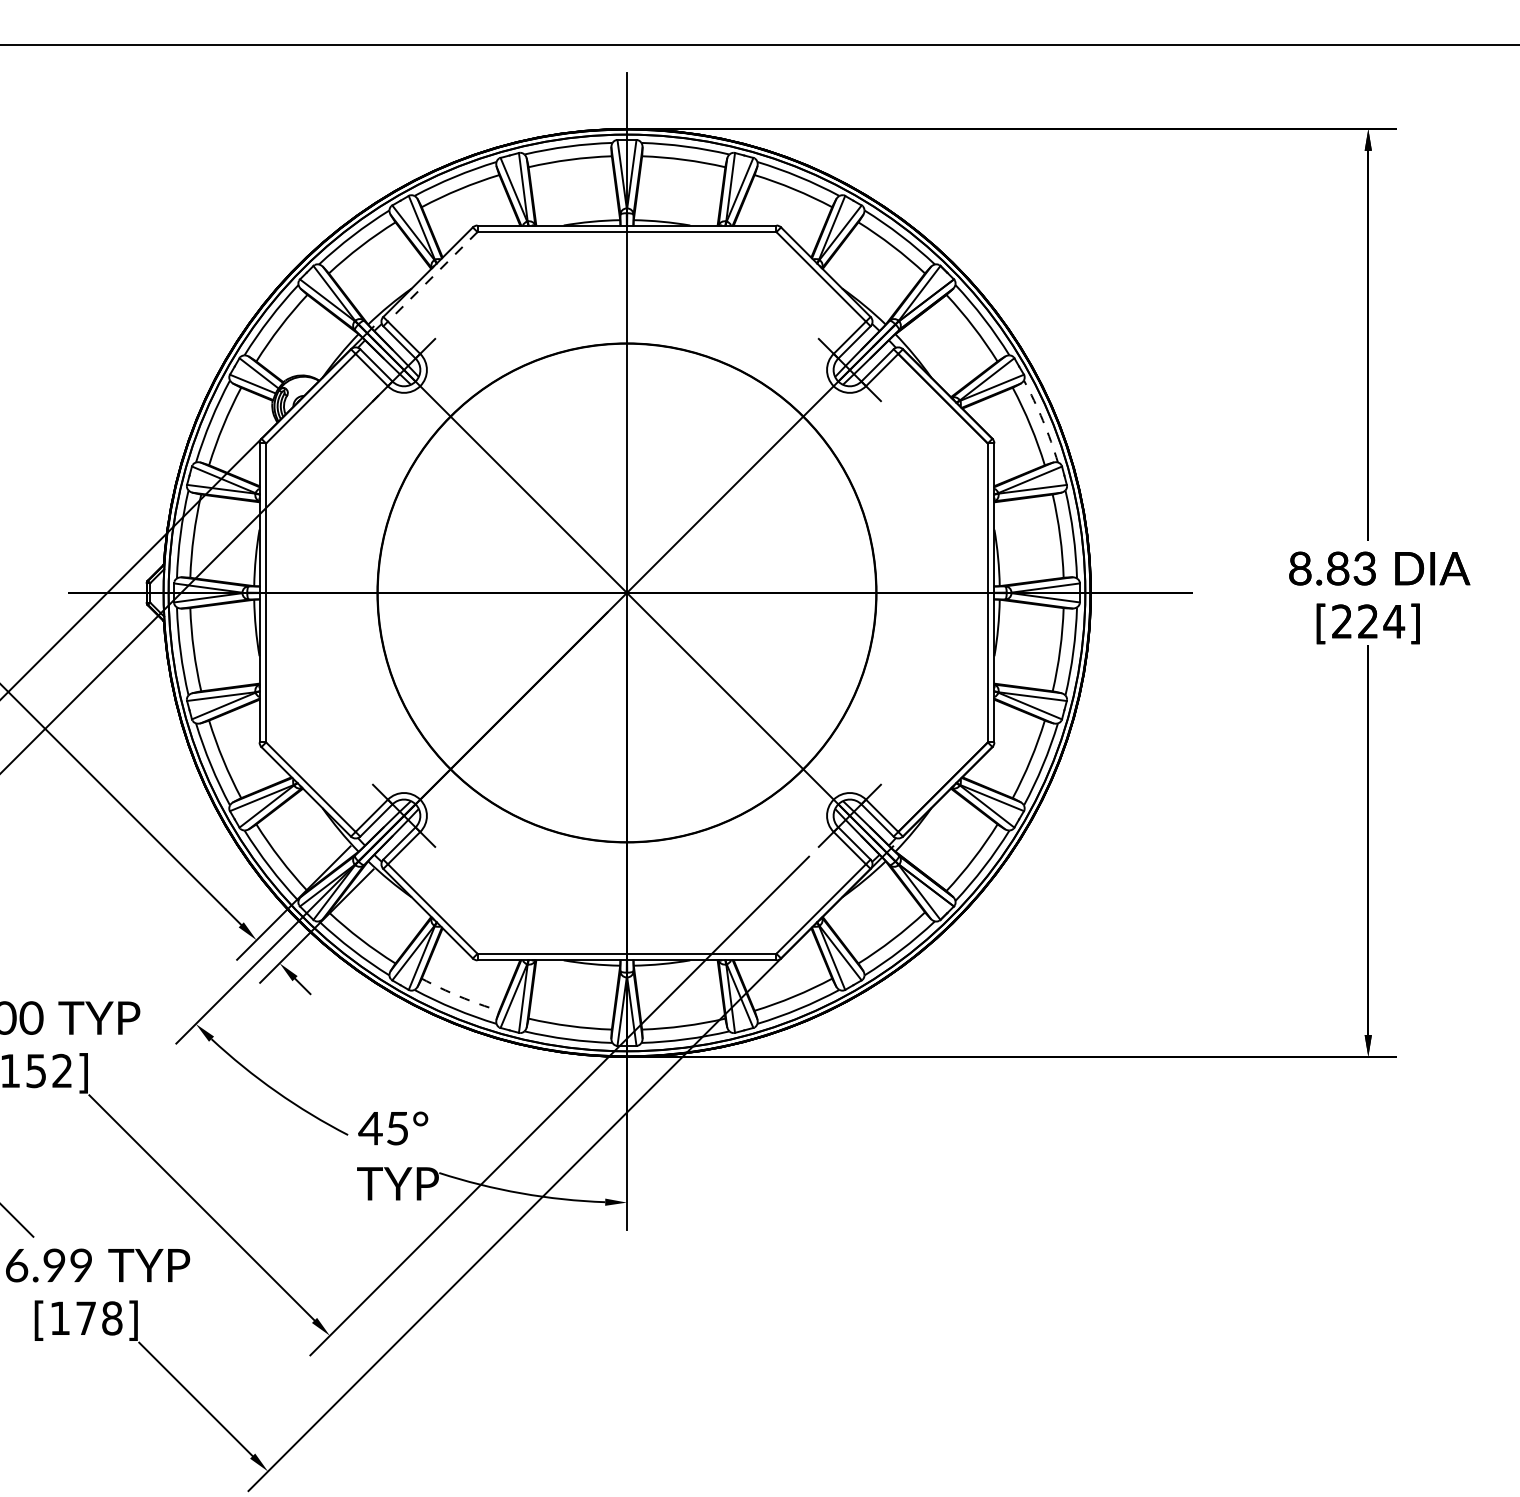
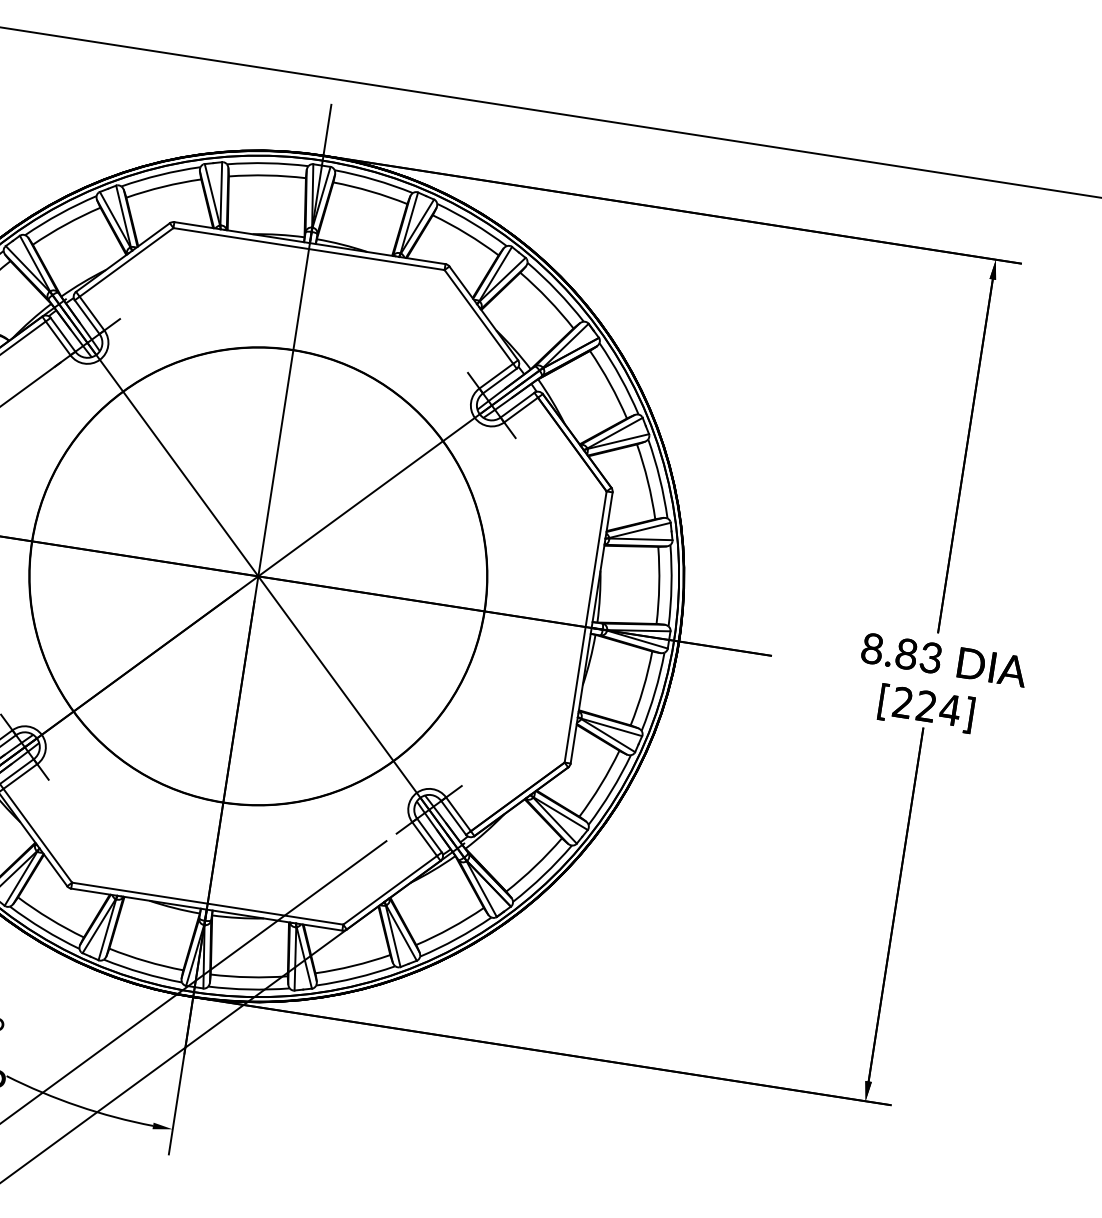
line: (432, 277) -> (126, 262), dashed -> solid
arc: (1042, 420) -> (659, 478), dashed -> solid
arc: (459, 996) -> (49, 918), dashed -> solid

